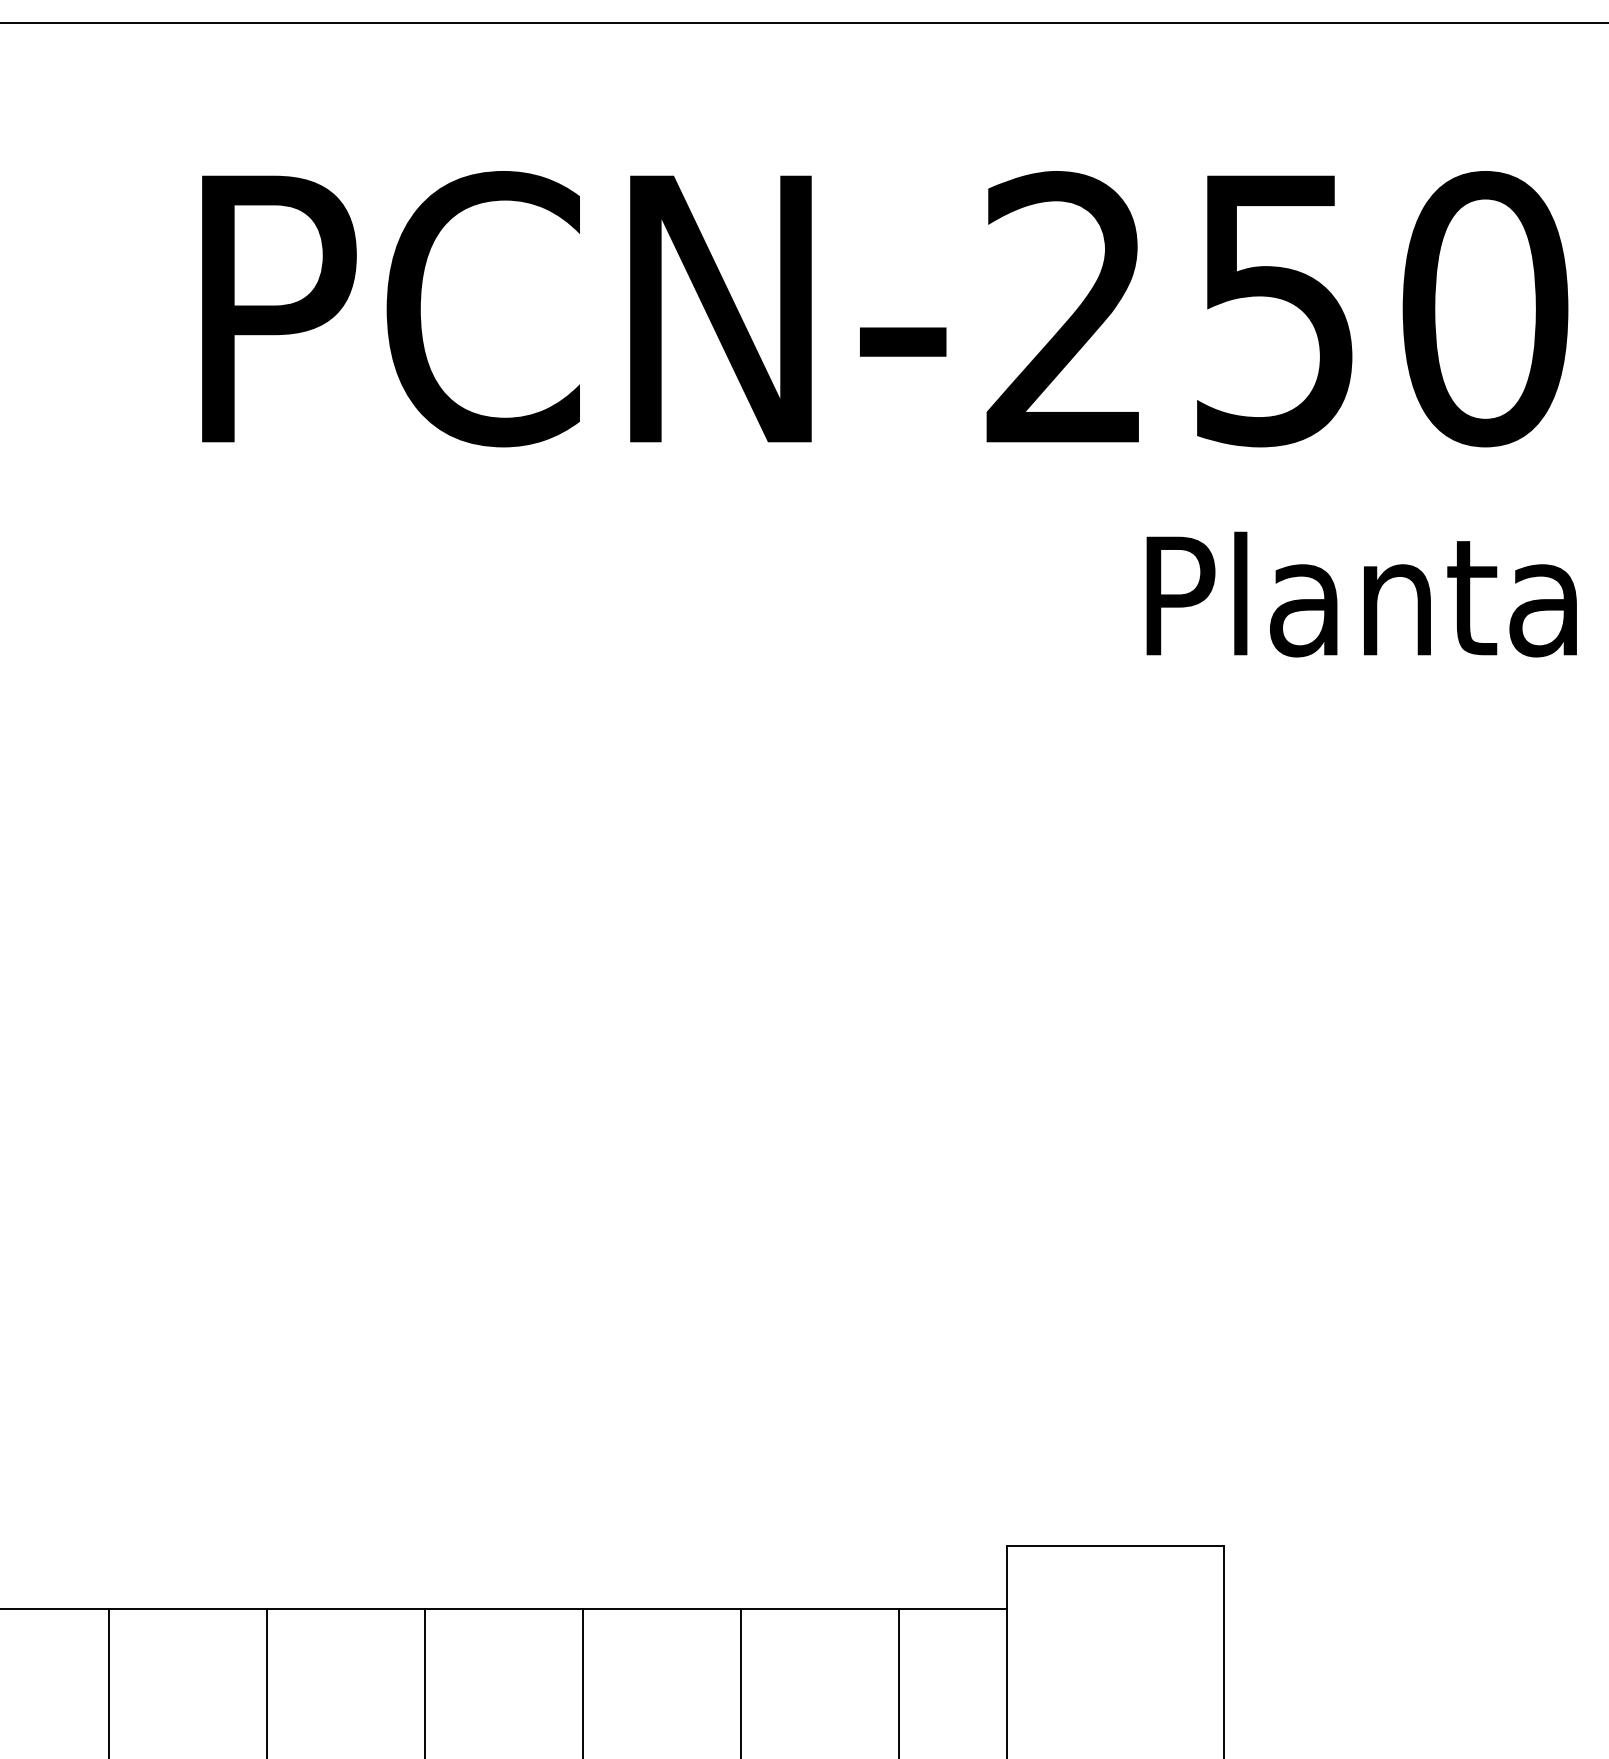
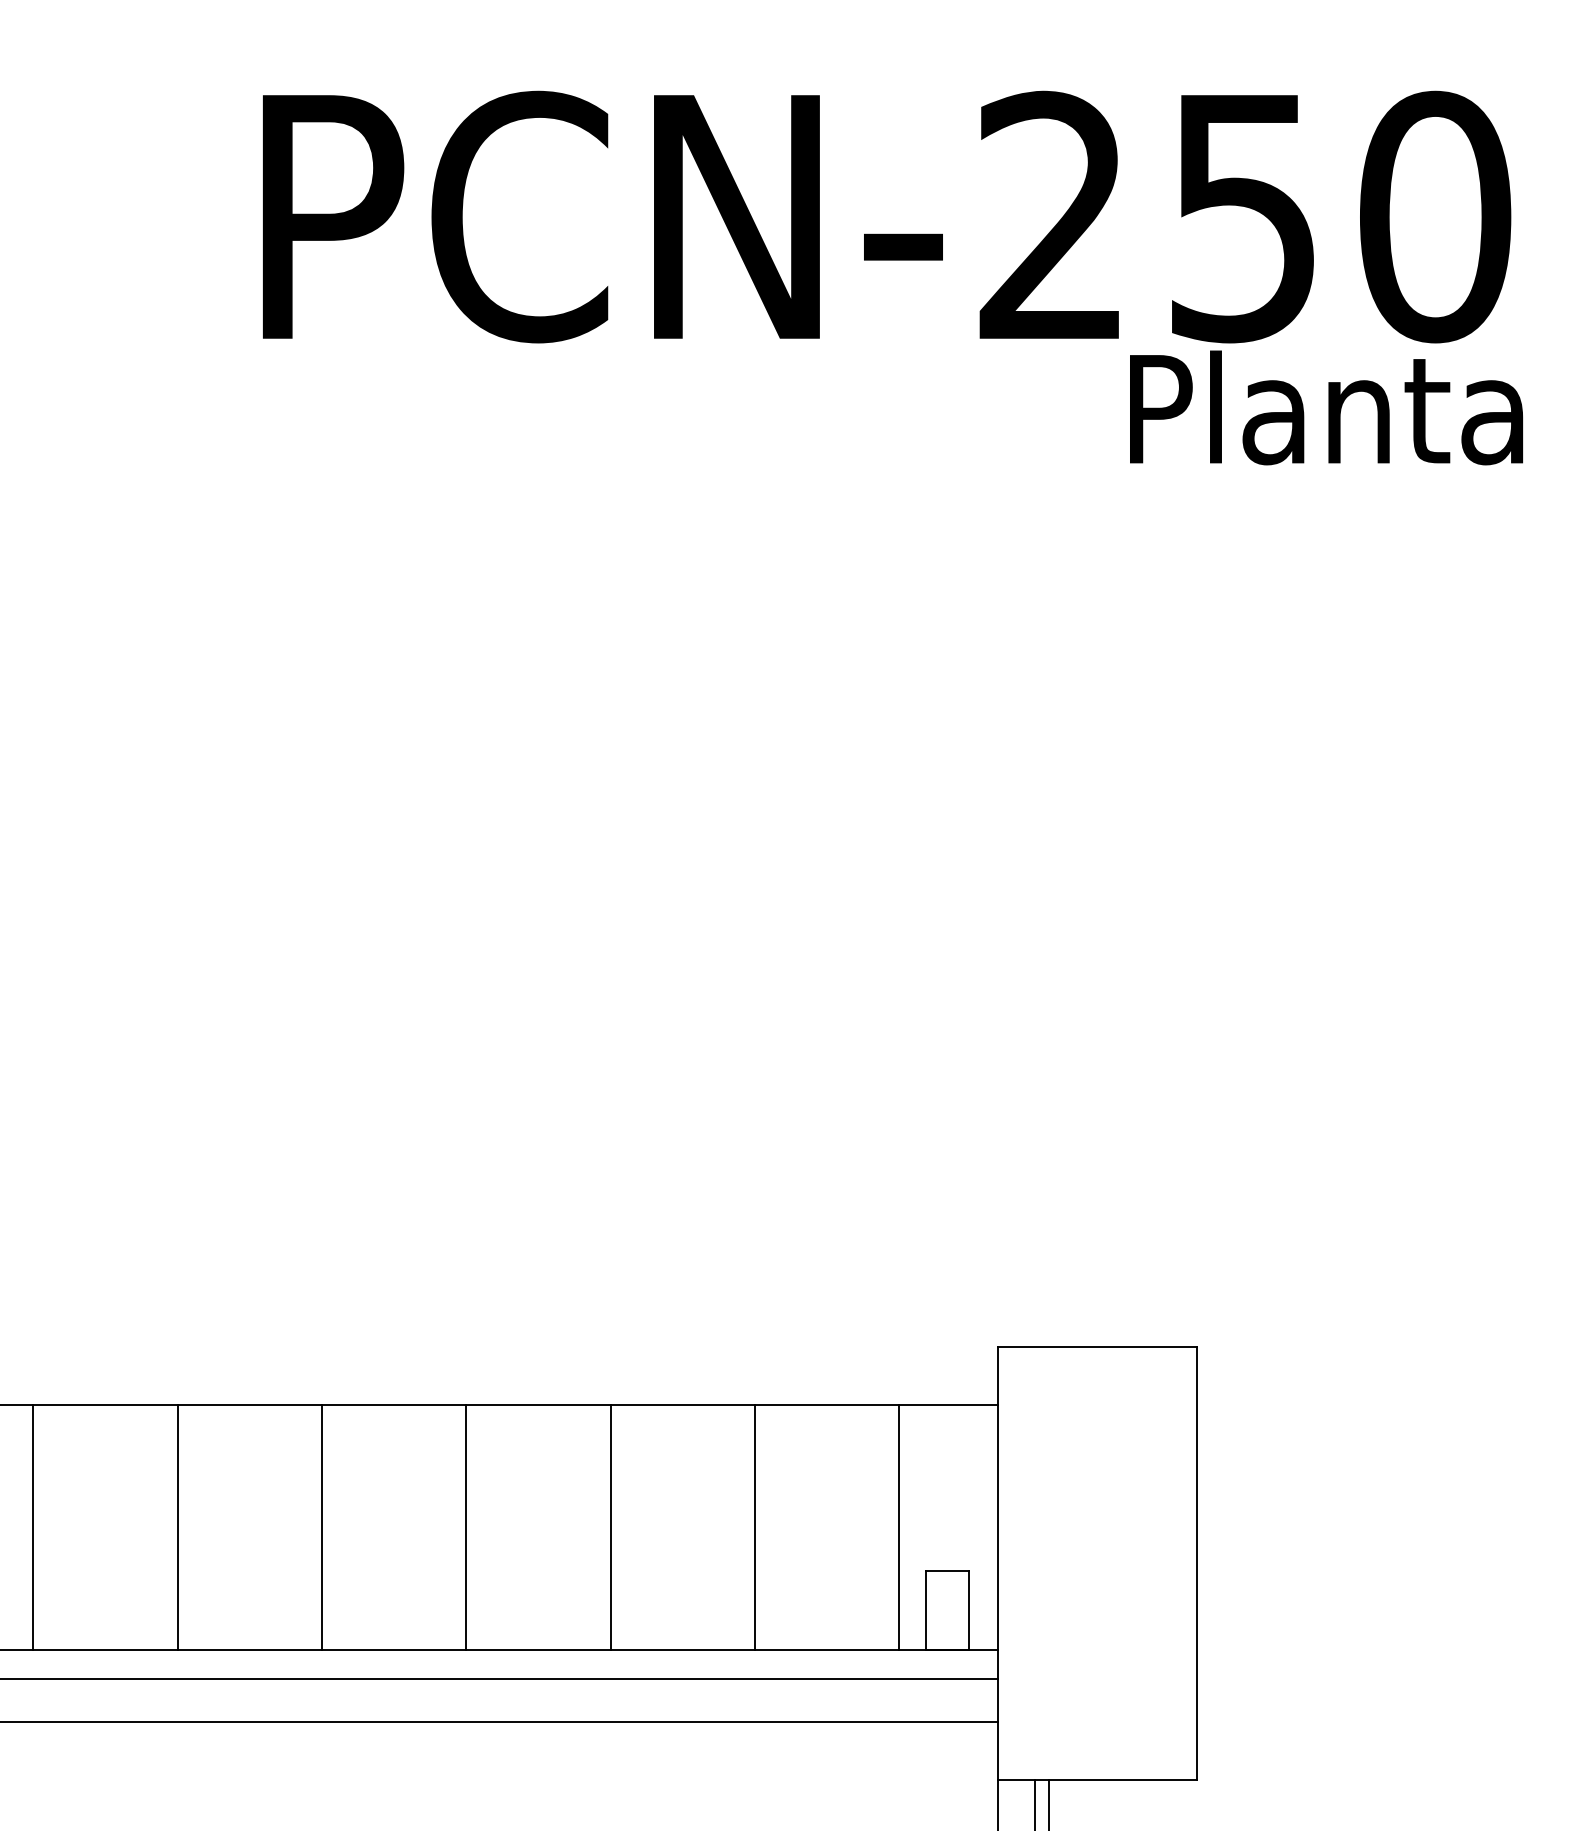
text: (1361, 594) -> (1326, 407), moved

